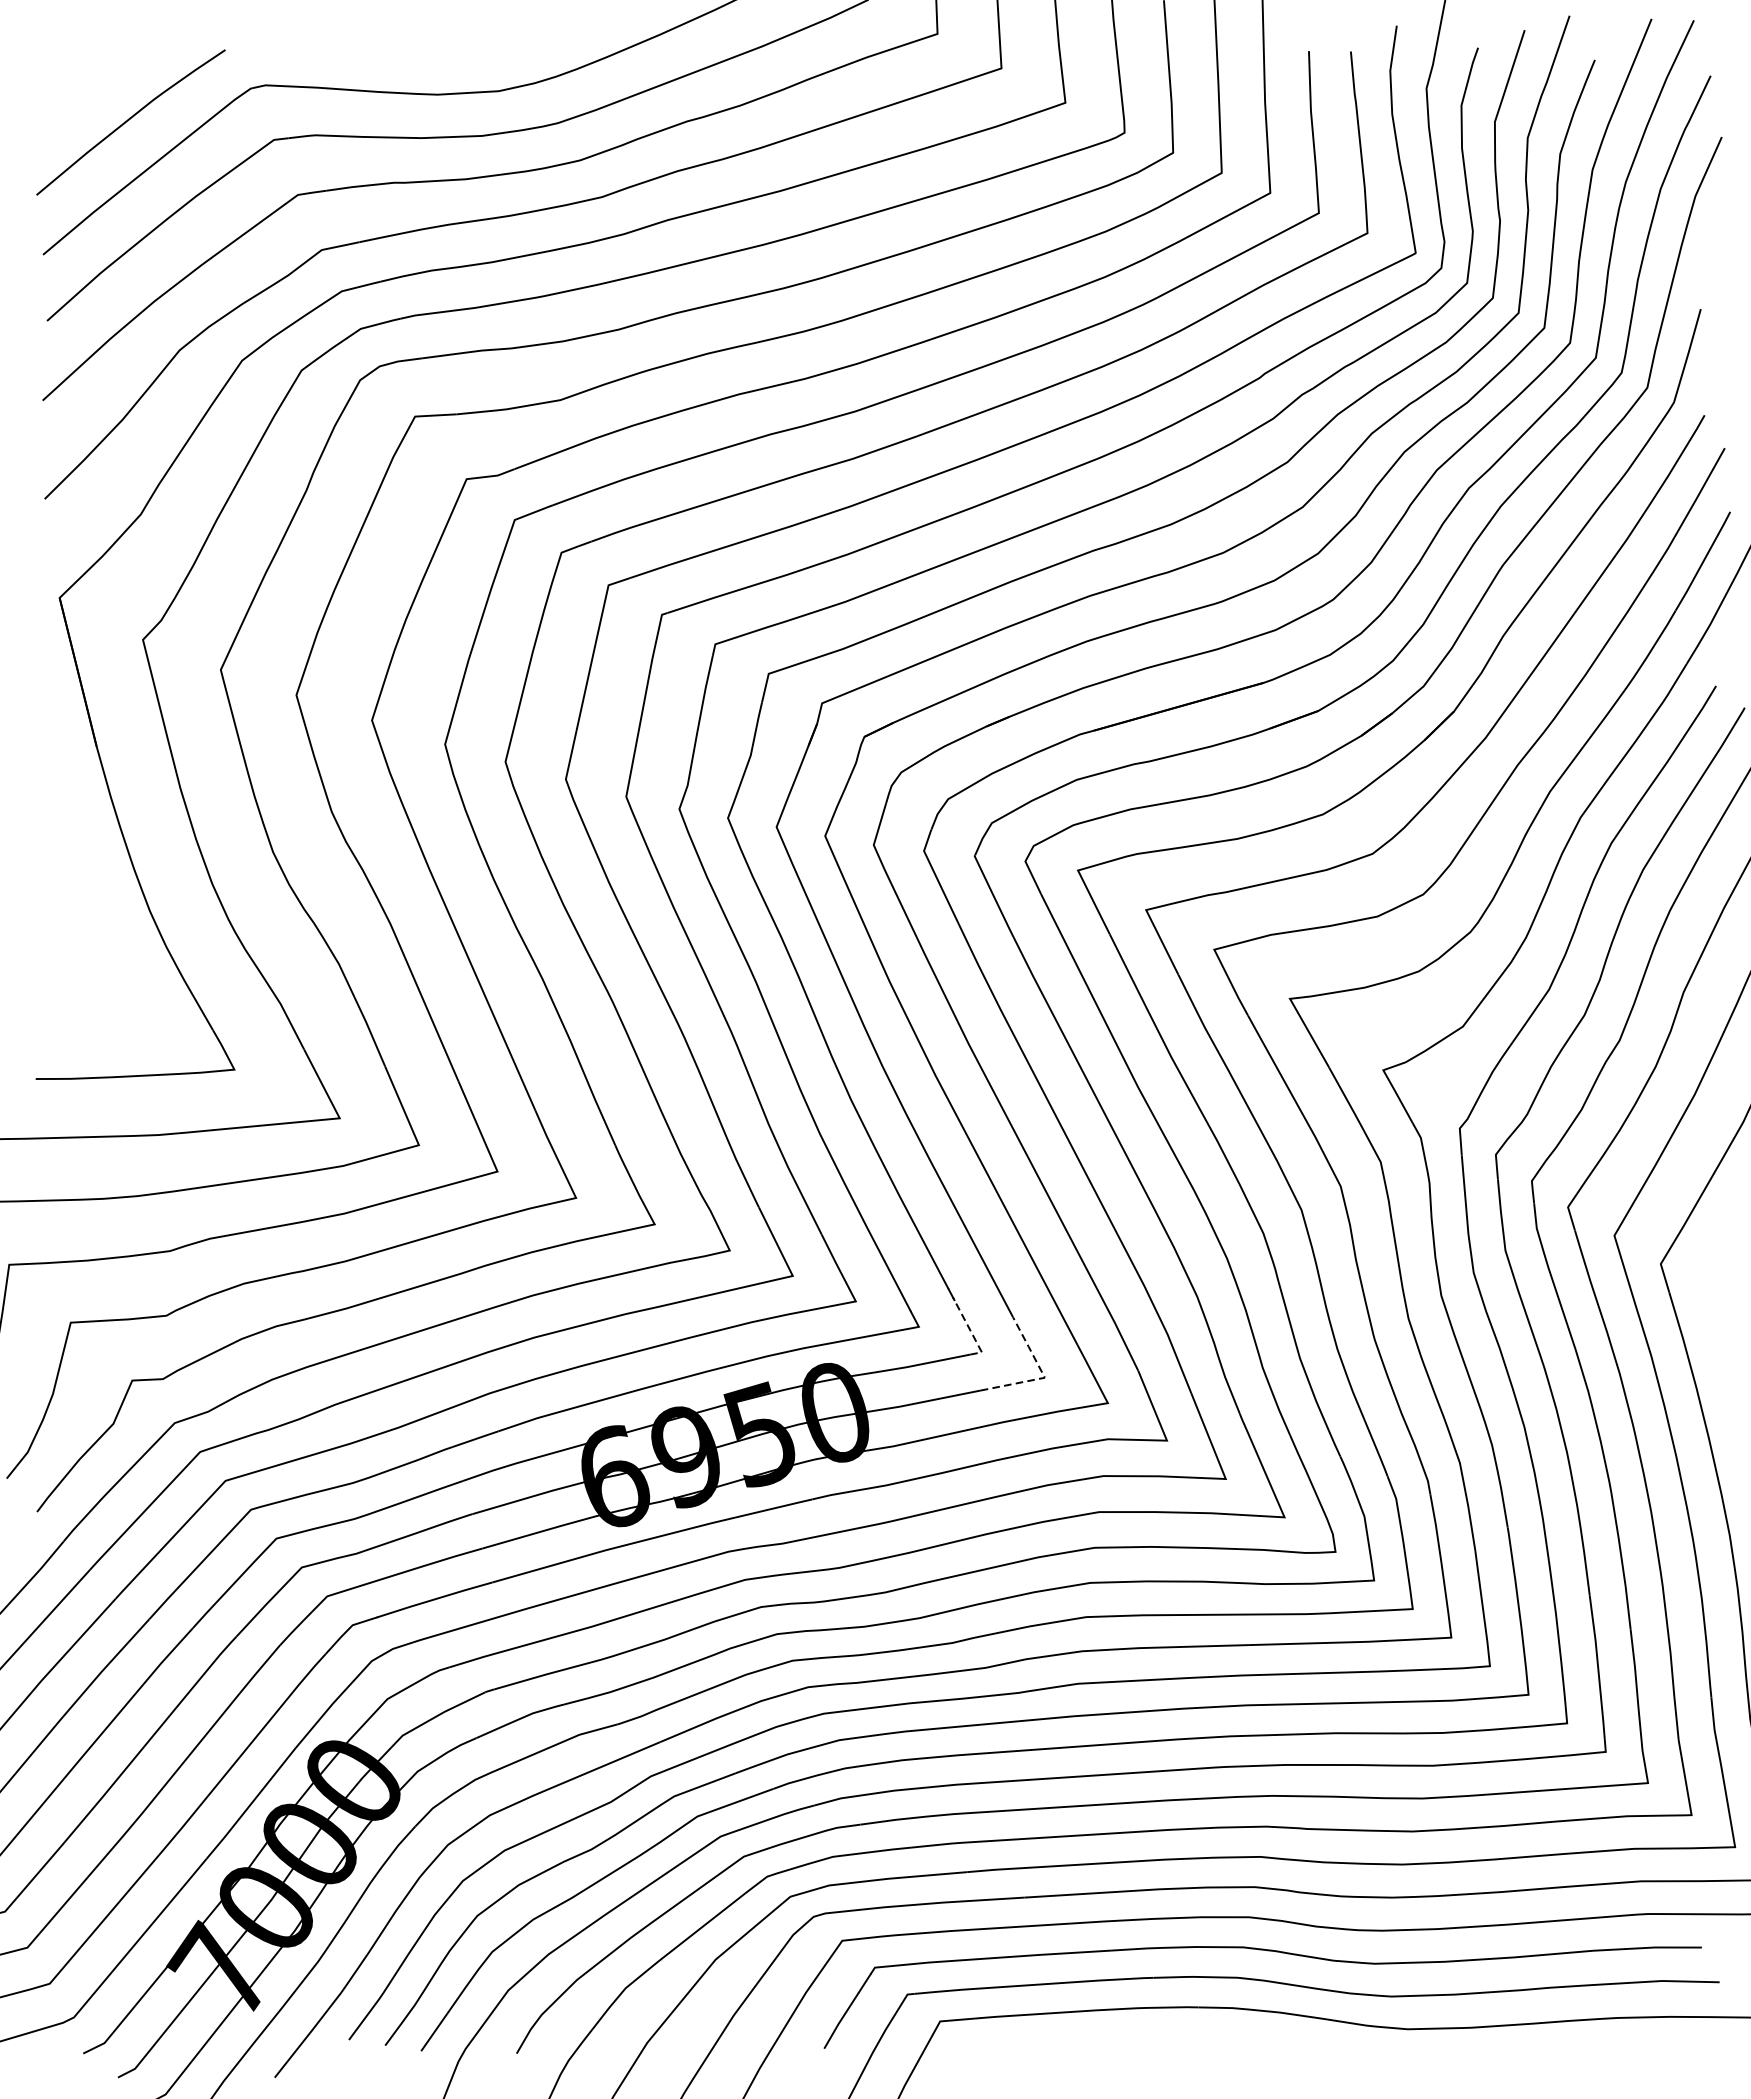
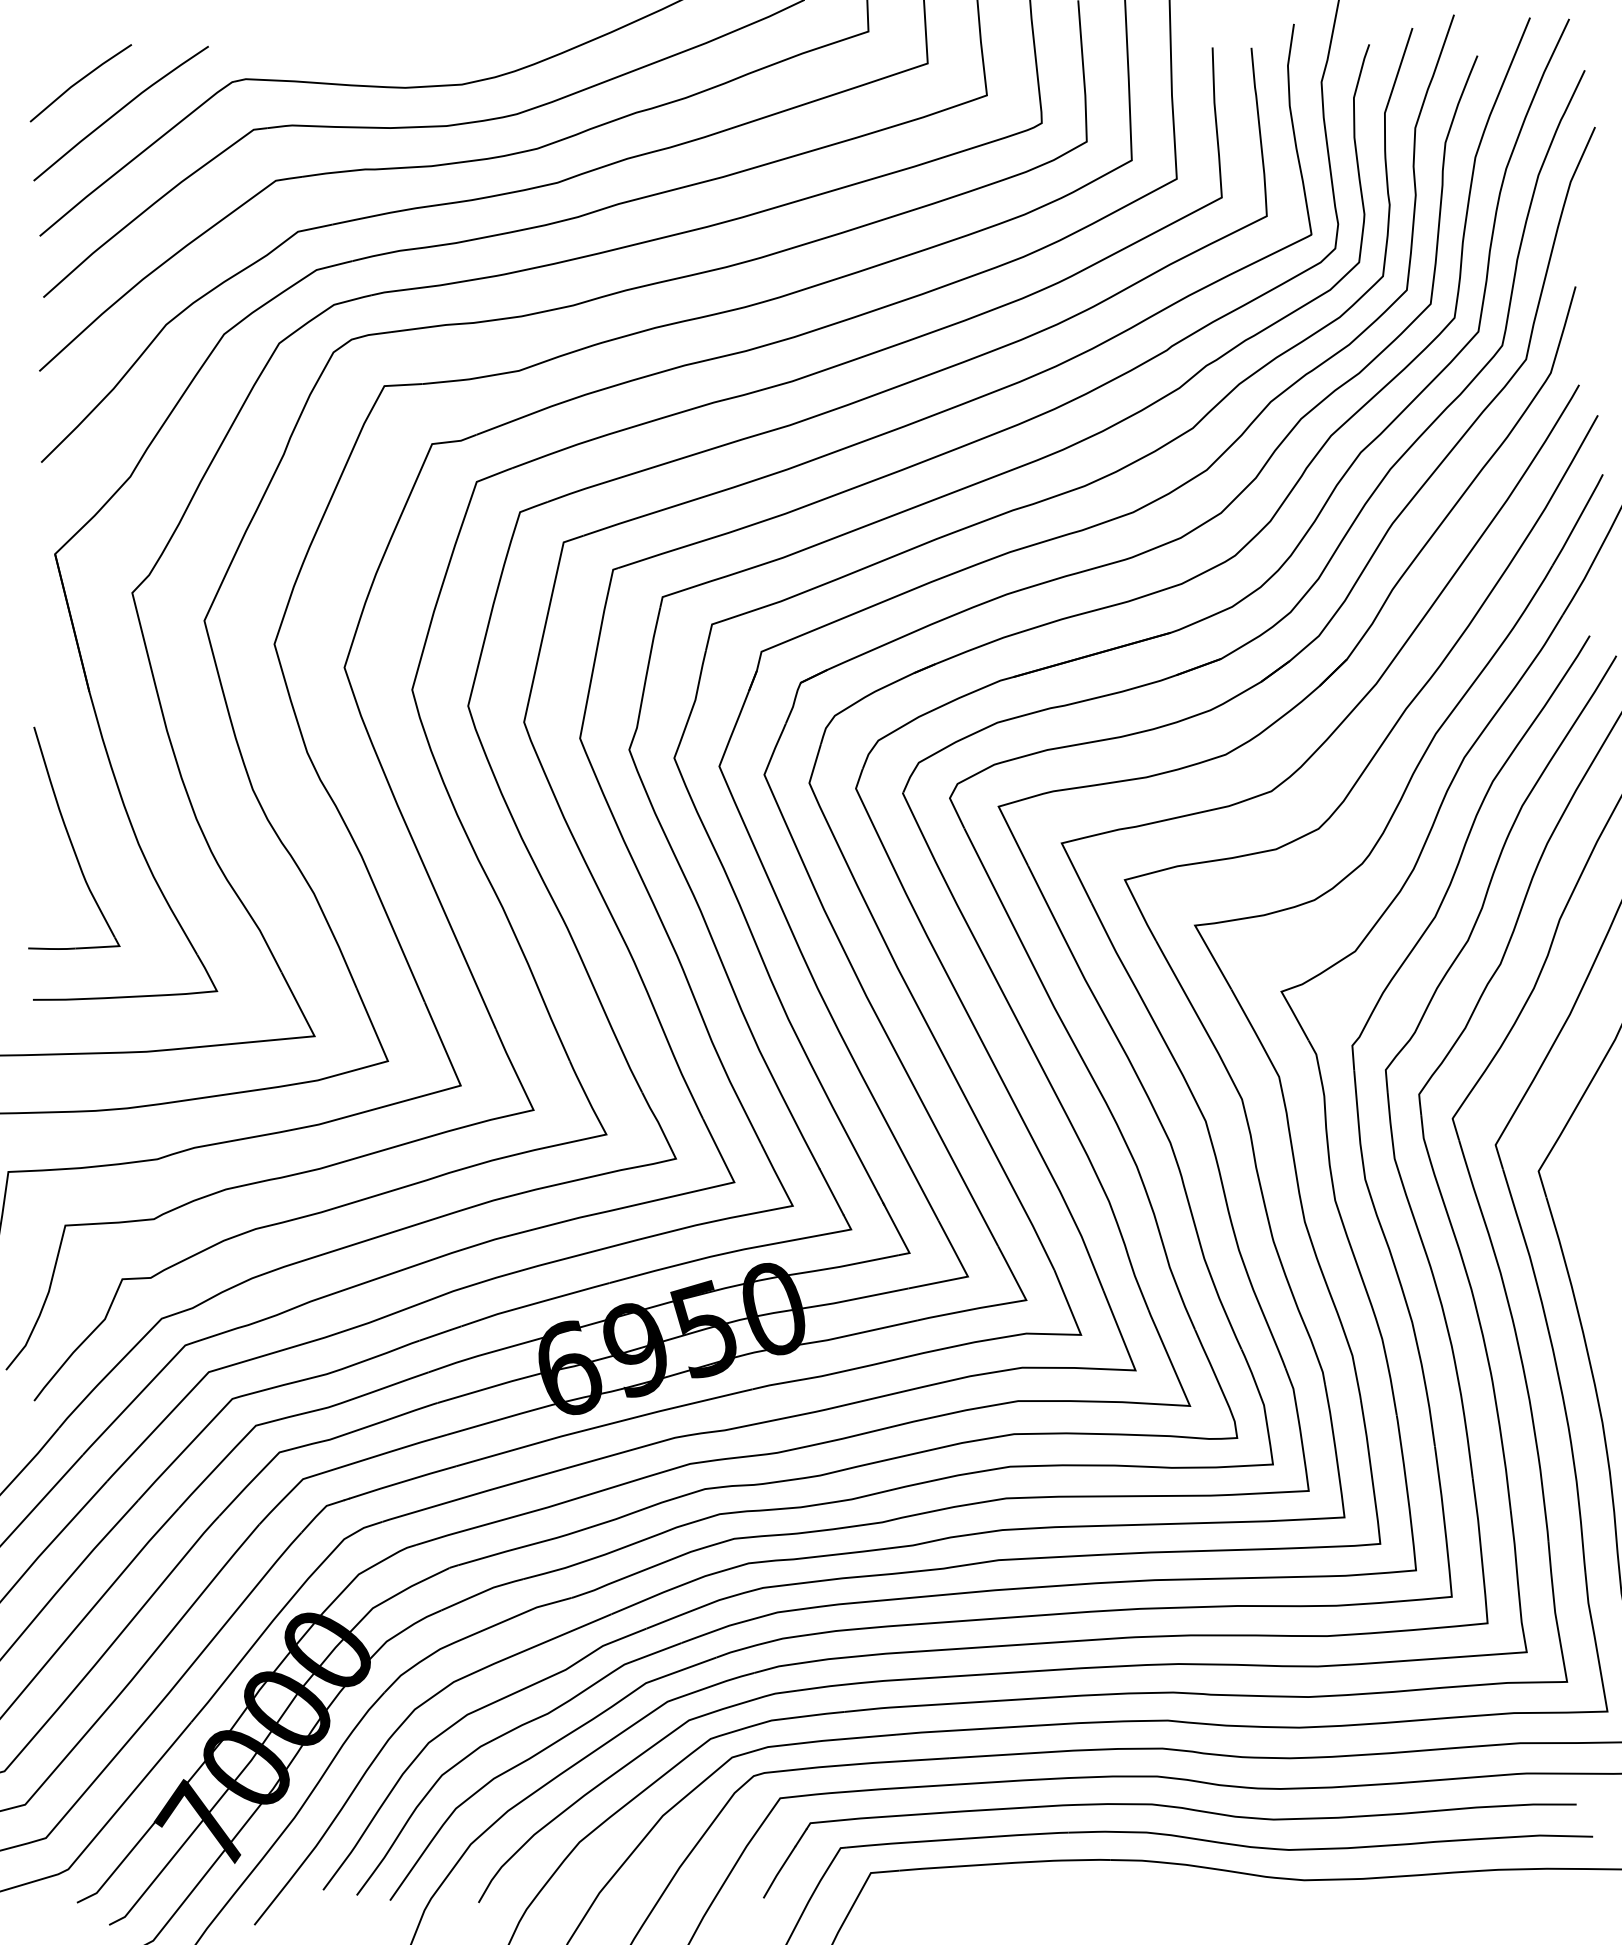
line: (85, 88) -> (79, 82), added
part: (80, 903) -> (74, 837), added
line: (971, 1331) -> (899, 1233), dashed -> solid
line: (1044, 1375) -> (967, 1274), dashed -> solid

